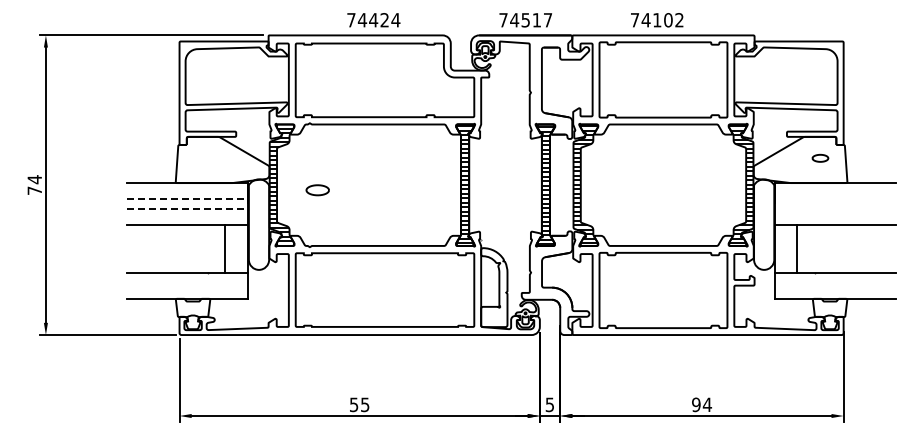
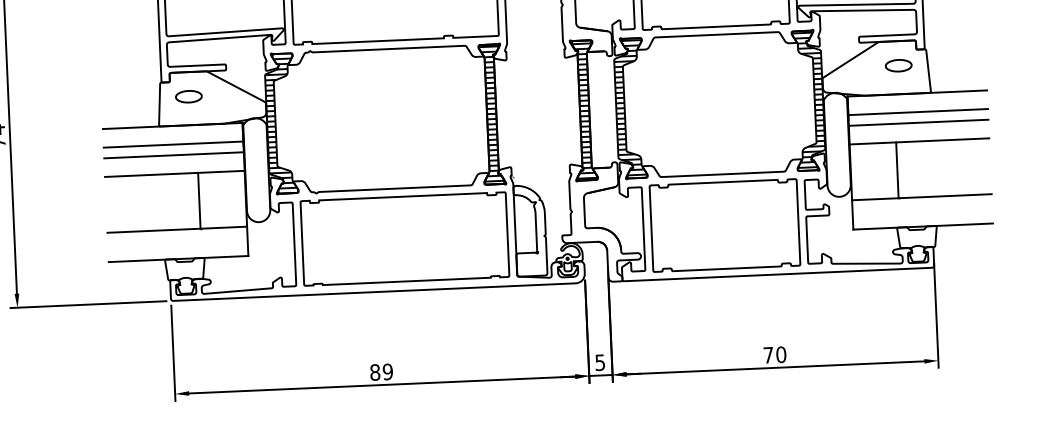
part: (820, 158) -> (898, 65), size x1.43
part: (317, 190) -> (188, 96), moved
line: (187, 199) -> (173, 144), dashed -> solid
line: (835, 199) -> (918, 112), added
line: (187, 208) -> (173, 155), dashed -> solid
line: (835, 208) -> (918, 122), added
line: (224, 248) -> (198, 200), moved
line: (797, 248) -> (897, 169), moved
text: (359, 404) -> (381, 371), 55 -> 89
text: (702, 404) -> (775, 354), 94 -> 70

